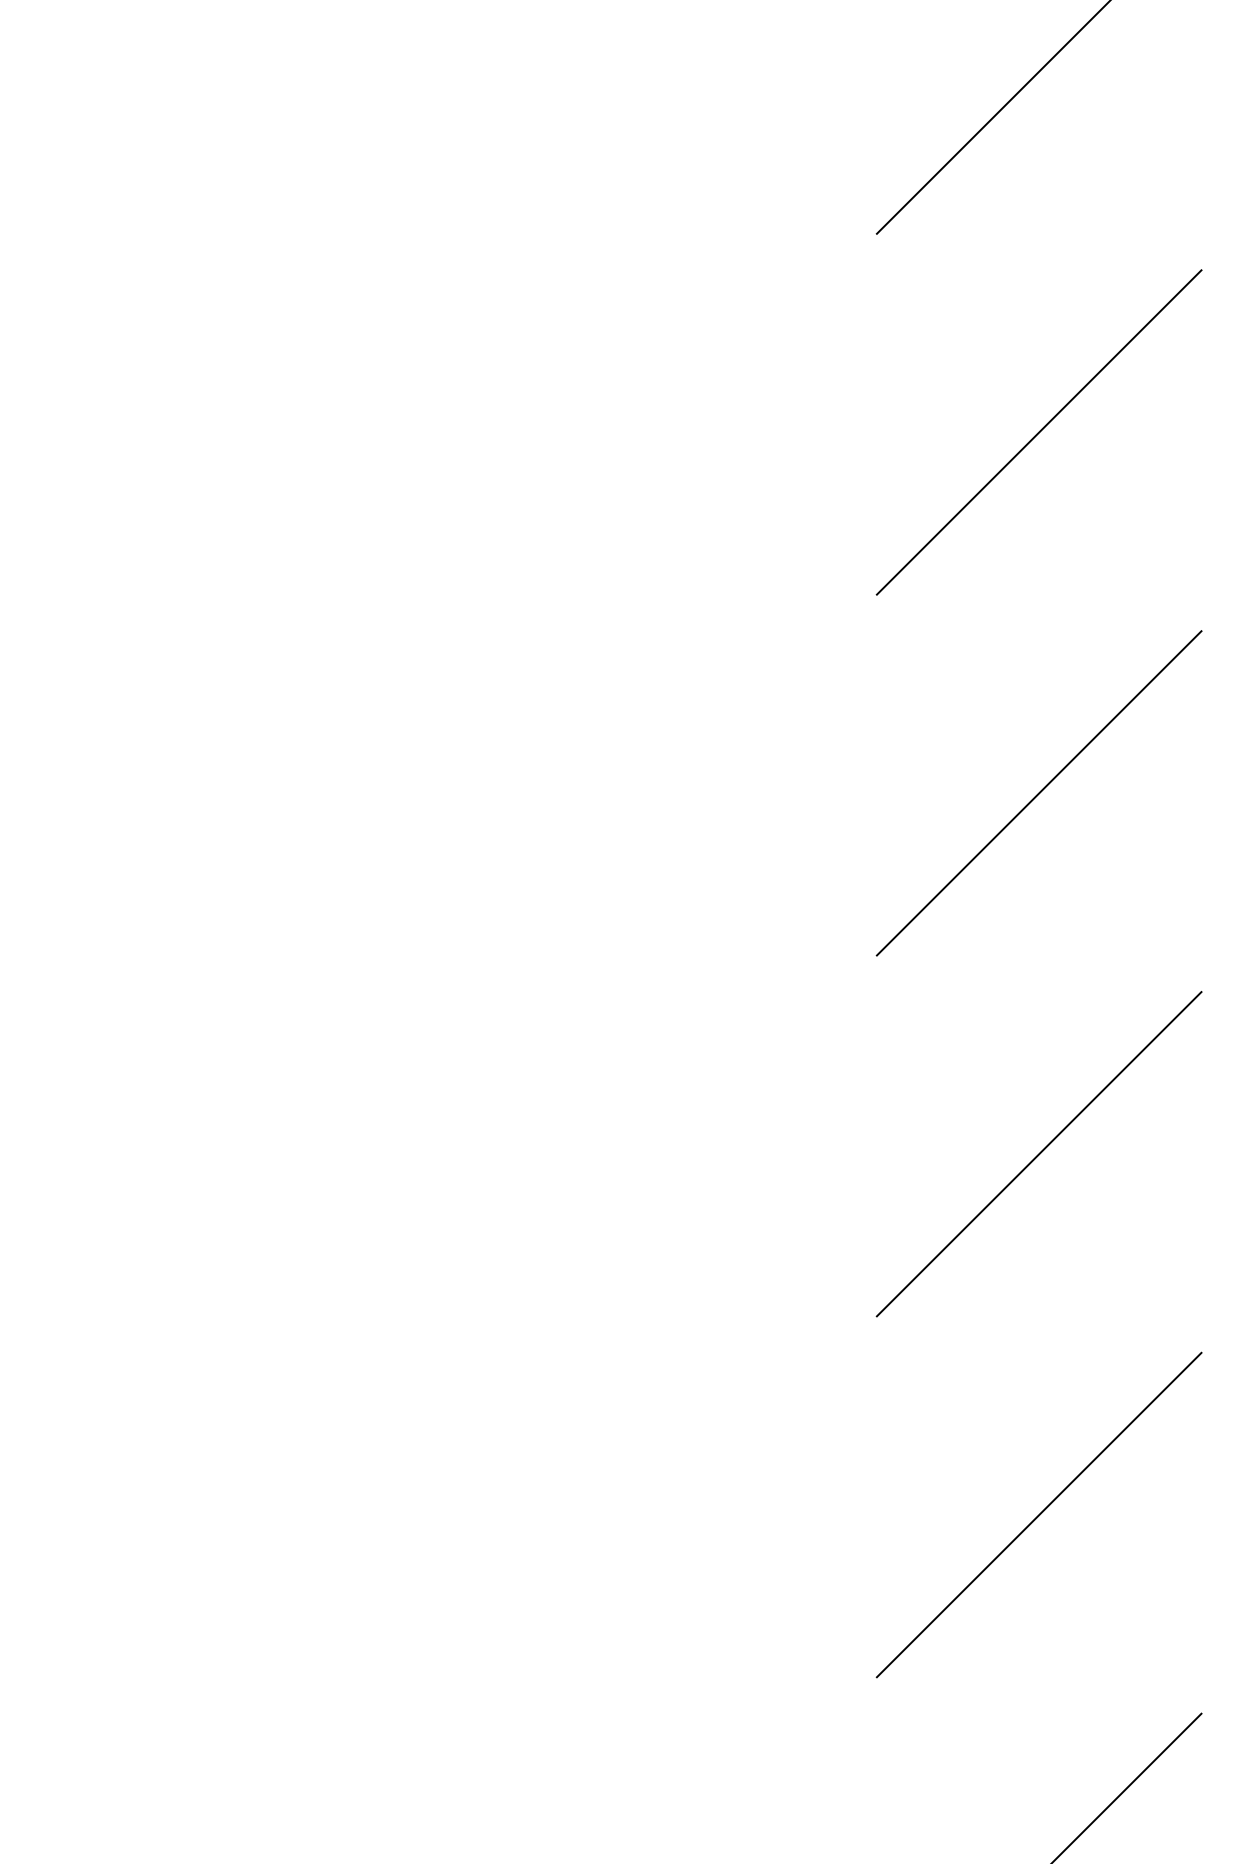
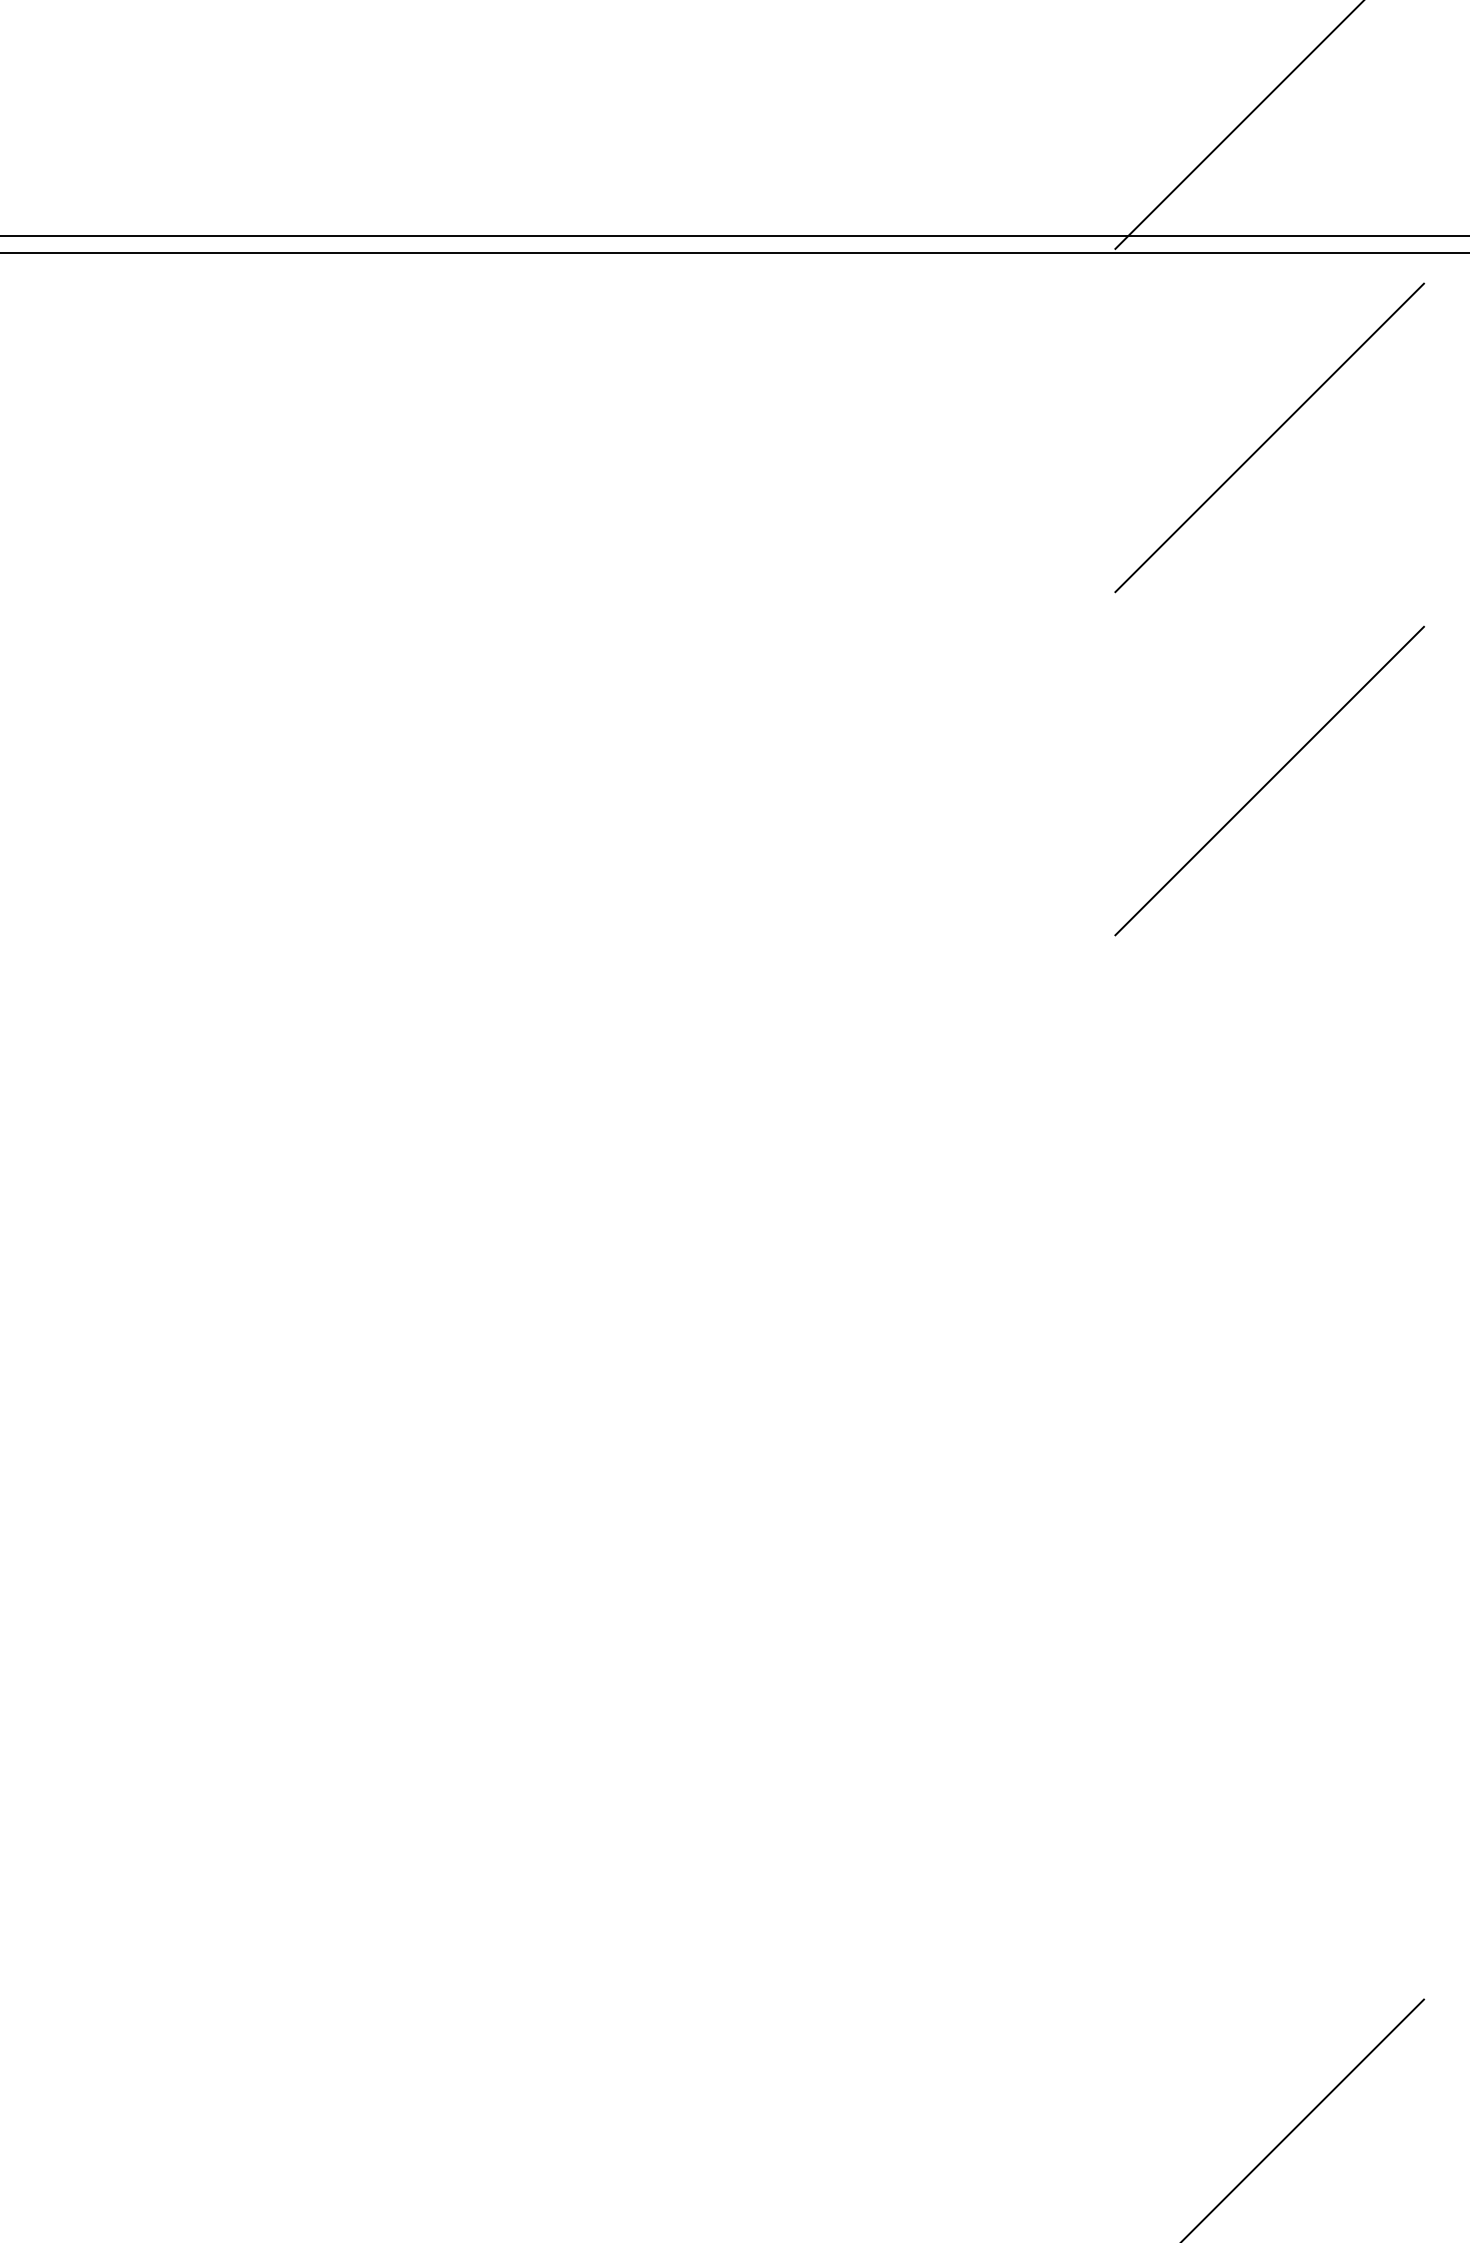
line: (1038, 793) -> (1269, 1124), removed
line: (1038, 1154) -> (1269, 1467), removed
line: (1038, 1514) -> (1269, 1810), removed

